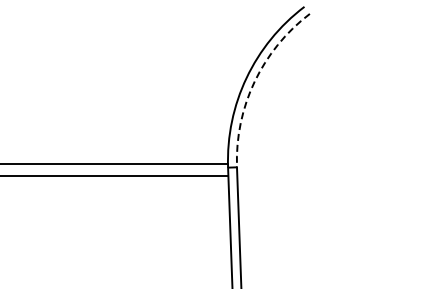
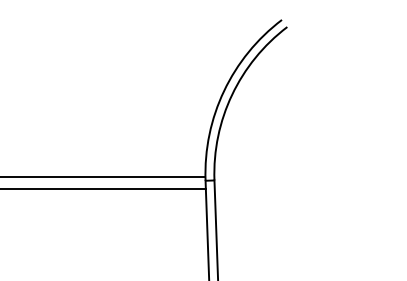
arc: (254, 81) -> (231, 94), dashed -> solid

